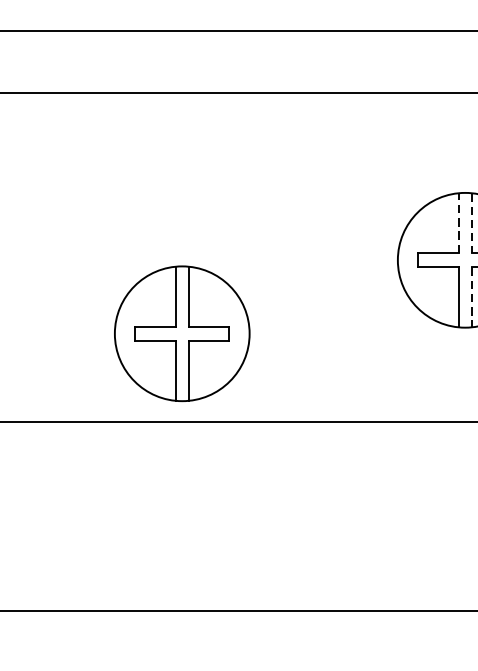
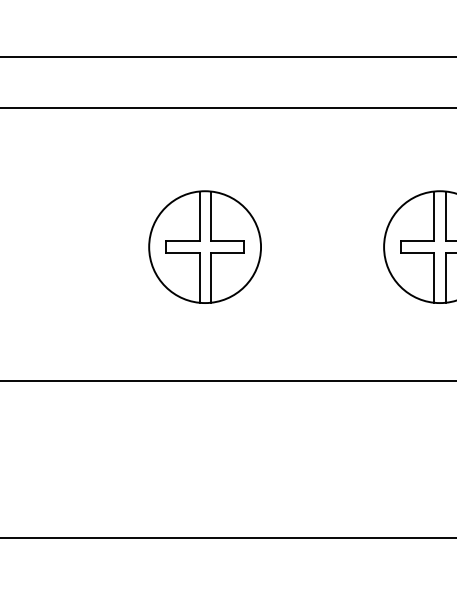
line: (458, 223) -> (434, 216), dashed -> solid
line: (471, 223) -> (445, 216), dashed -> solid
line: (471, 296) -> (445, 277), dashed -> solid
part: (181, 332) -> (204, 246), moved

